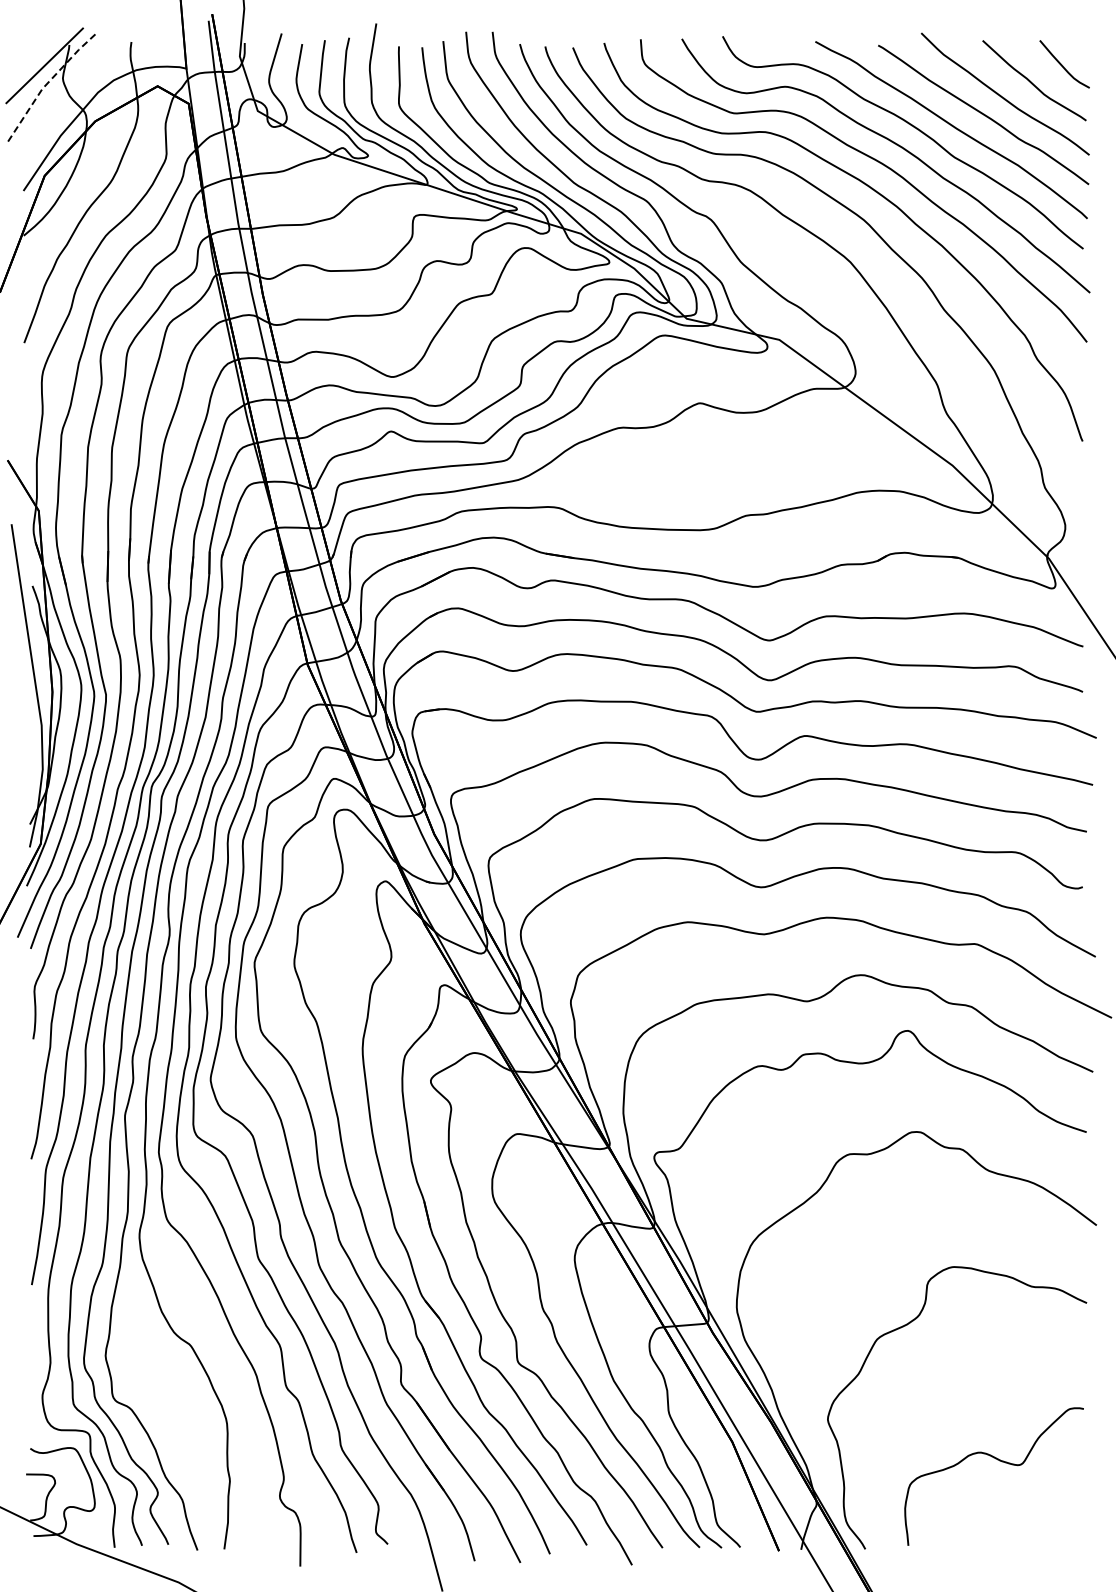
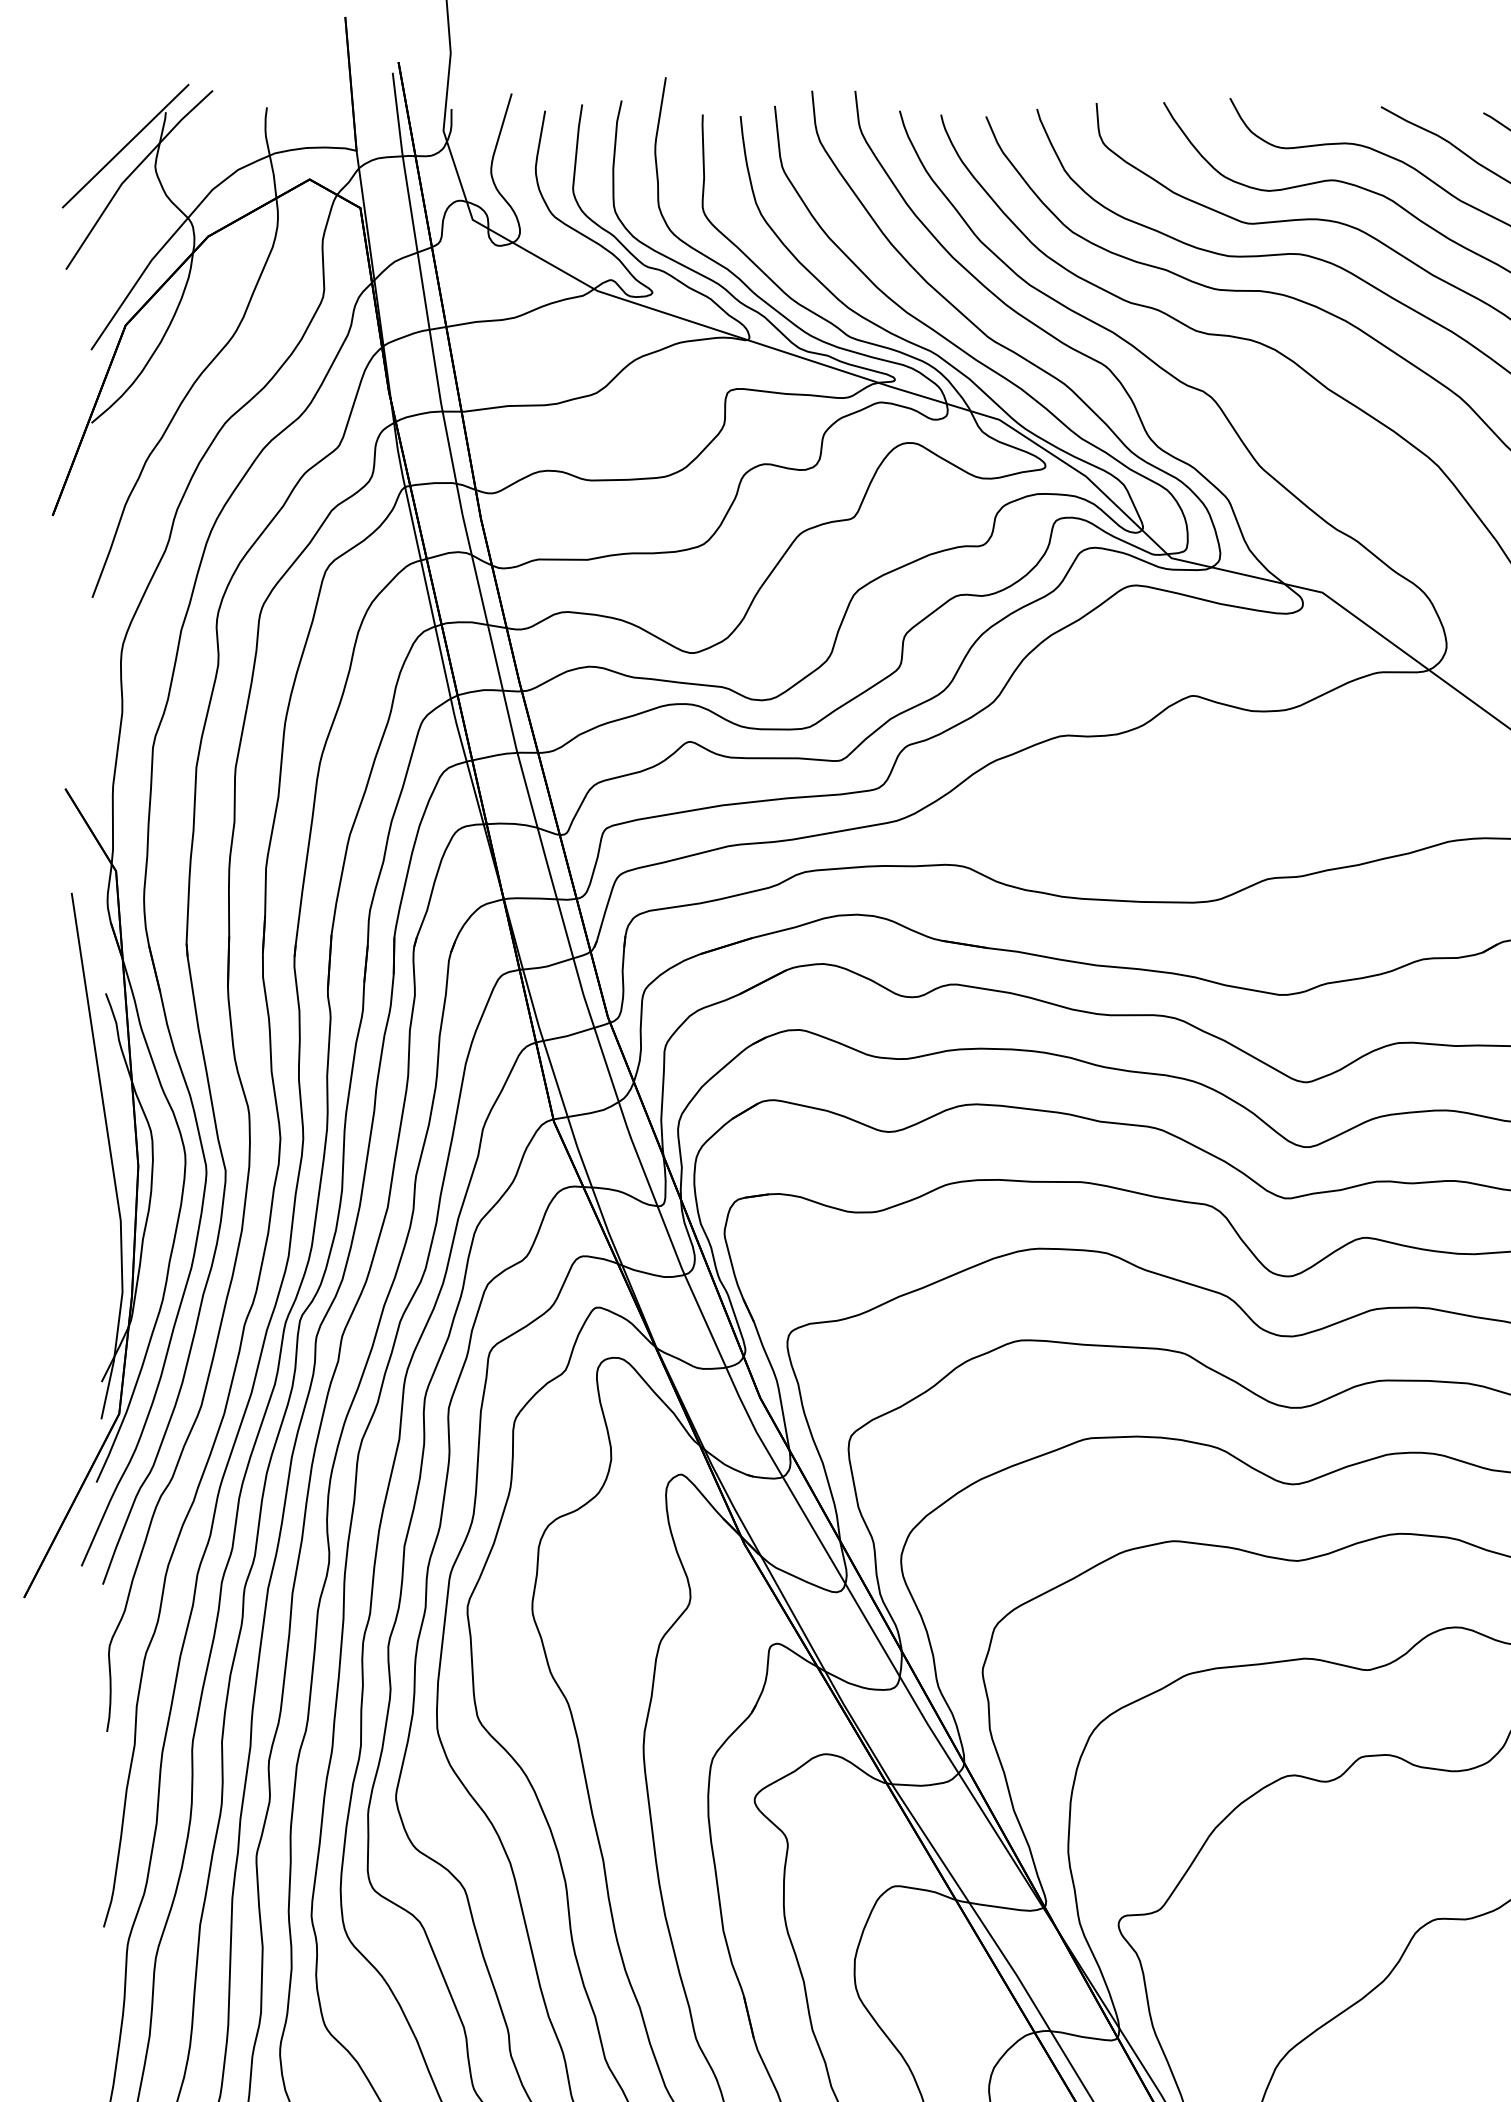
line: (48, 82) -> (131, 173), dashed -> solid

